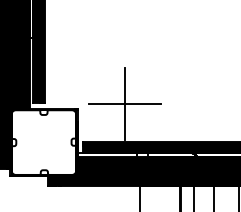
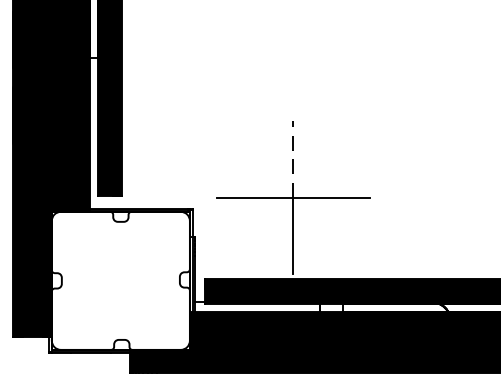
line: (124, 85) -> (292, 158), solid -> dashed

